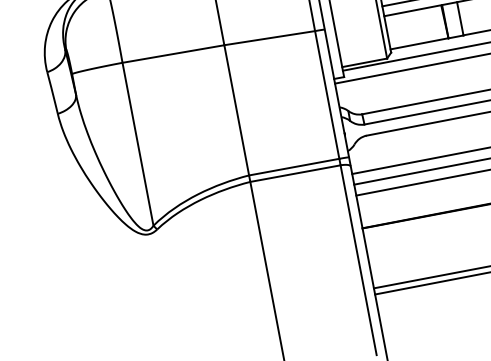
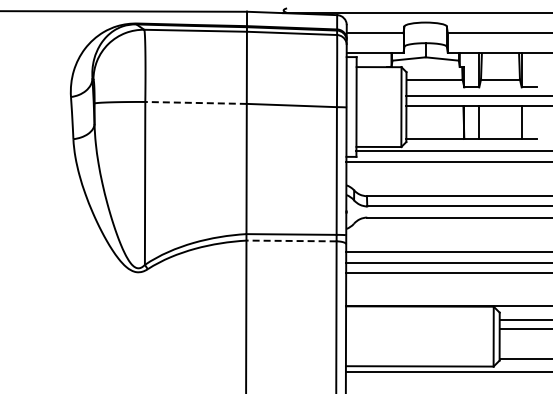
line: (173, 53) -> (196, 102), solid -> dashed
line: (295, 173) -> (291, 240), solid -> dashed

